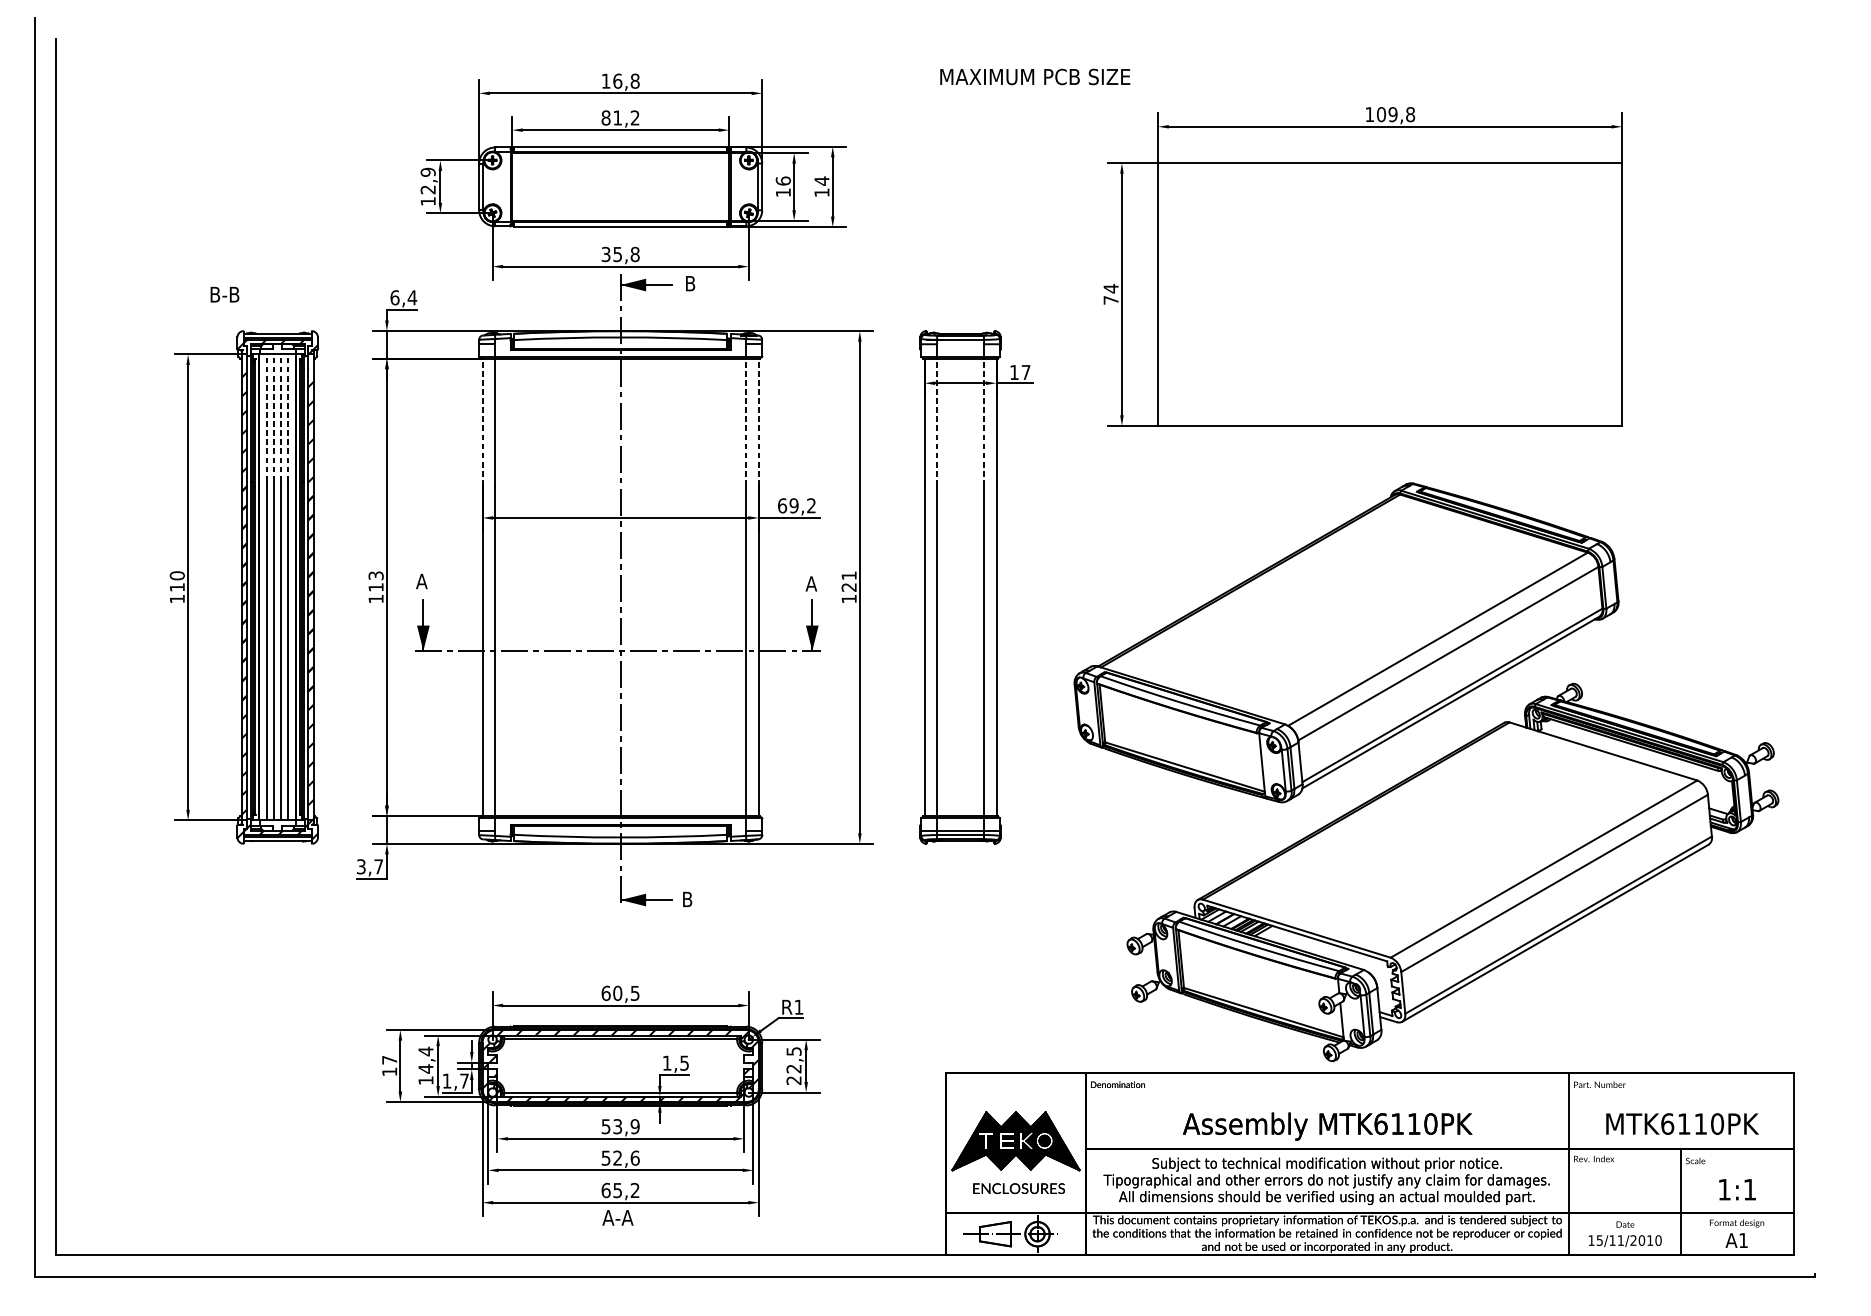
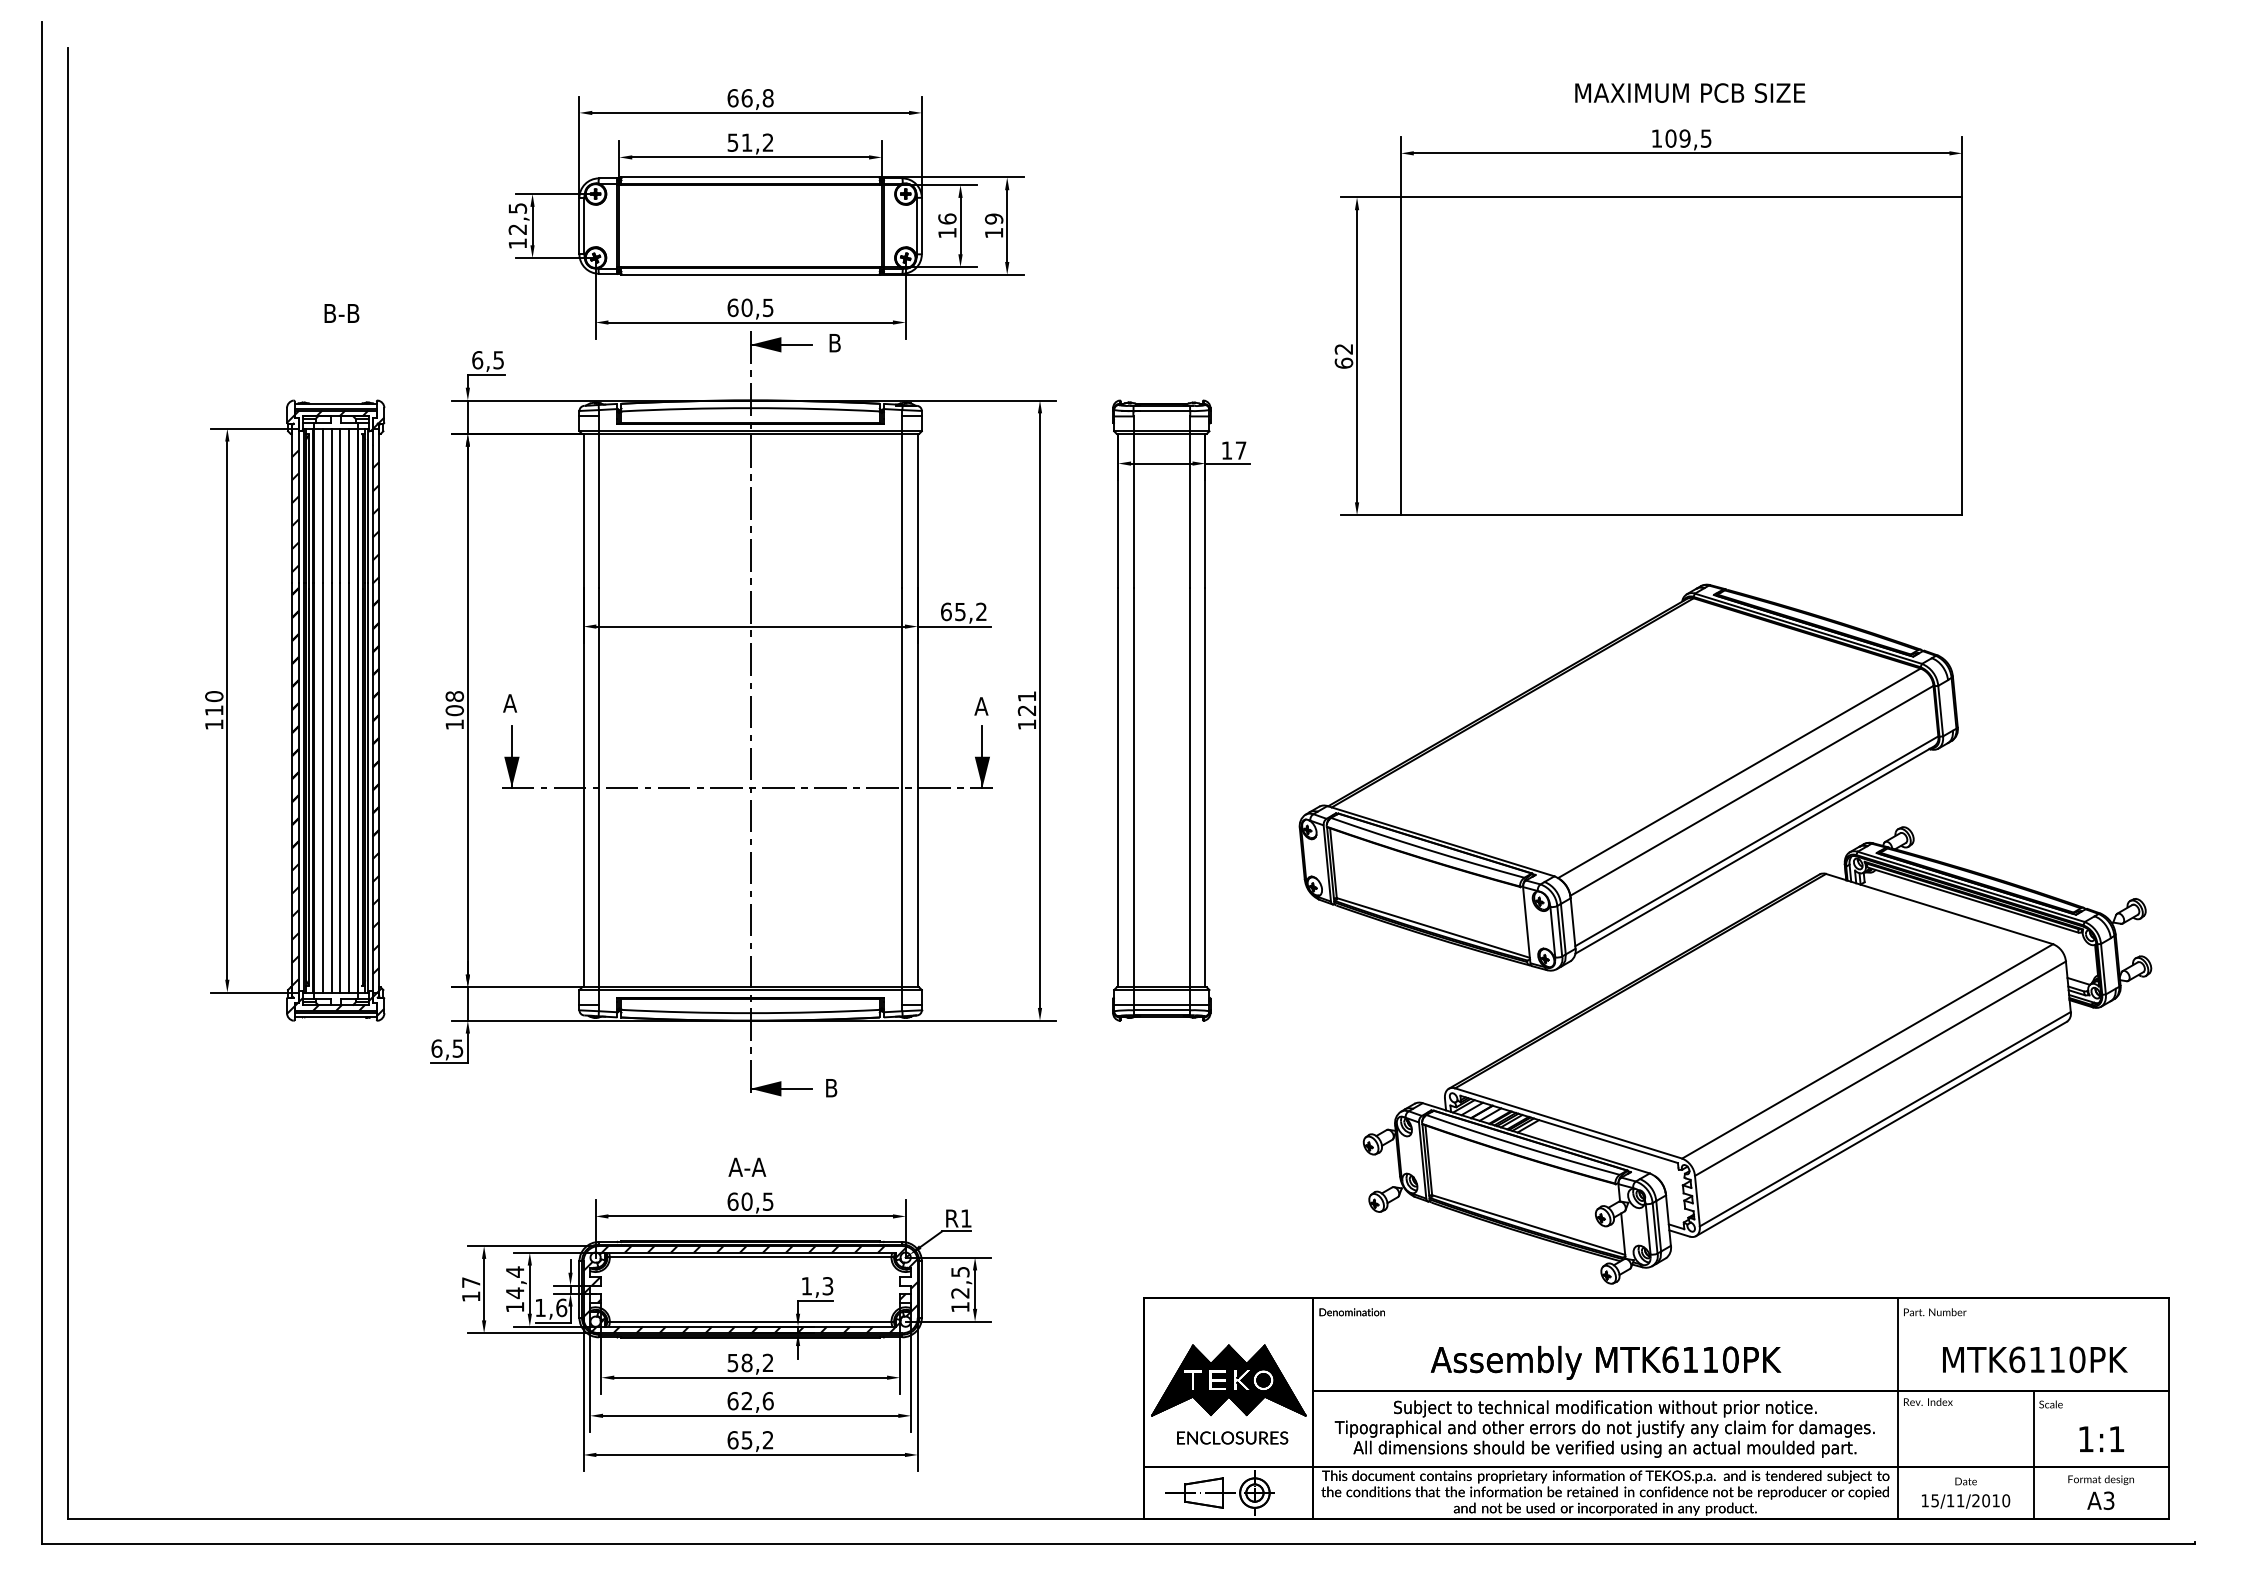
text: (1035, 76) -> (1690, 92), moved
text: (605, 81) -> (732, 98), 16,8 -> 66,8
text: (1409, 114) -> (1705, 138), 109,8 -> 109,5
text: (605, 117) -> (732, 142), 81,2 -> 51,2
text: (427, 172) -> (517, 208), 12,9 -> 12,5
text: (821, 180) -> (993, 218), 14 -> 19
text: (620, 254) -> (750, 307), 35,8 -> 60,5
text: (1110, 293) -> (1343, 355), 74 -> 62
text: (224, 294) -> (341, 313), moved
text: (412, 298) -> (498, 360), 6,4 -> 6,5
line: (266, 417) -> (322, 505), dashed -> solid
line: (274, 417) -> (331, 505), dashed -> solid
line: (280, 417) -> (339, 505), dashed -> solid
line: (288, 417) -> (348, 505), dashed -> solid
line: (482, 422) -> (583, 510), dashed -> solid
line: (746, 422) -> (902, 510), dashed -> solid
line: (758, 422) -> (917, 510), dashed -> solid
line: (937, 422) -> (1133, 510), dashed -> solid
line: (984, 422) -> (1190, 510), dashed -> solid
text: (793, 505) -> (959, 611), 69,2 -> 65,2
text: (375, 581) -> (454, 703), 113 -> 108
text: (370, 866) -> (447, 1048), 3,7 -> 6,5
text: (685, 1062) -> (828, 1285), 1,5 -> 1,3
text: (464, 1080) -> (561, 1307), 1,7 -> 1,6
text: (794, 1080) -> (960, 1307), 22,5 -> 12,5
text: (626, 1126) -> (757, 1362), 53,9 -> 58,2
text: (605, 1157) -> (732, 1400), 52,6 -> 62,6
text: (618, 1217) -> (747, 1166), moved
text: (1743, 1240) -> (2108, 1500), A1 -> A3

